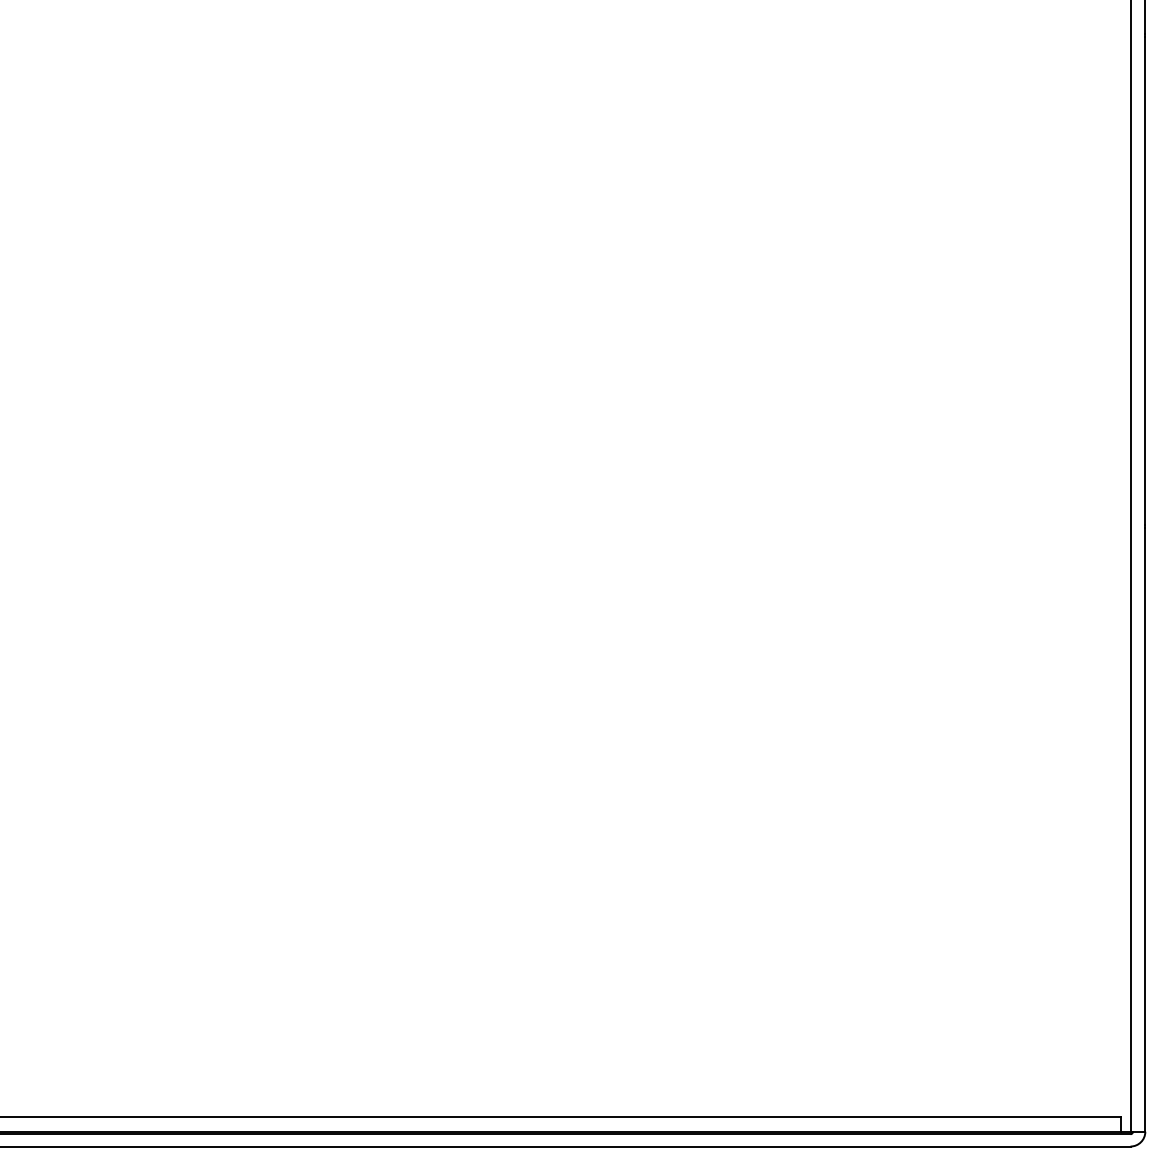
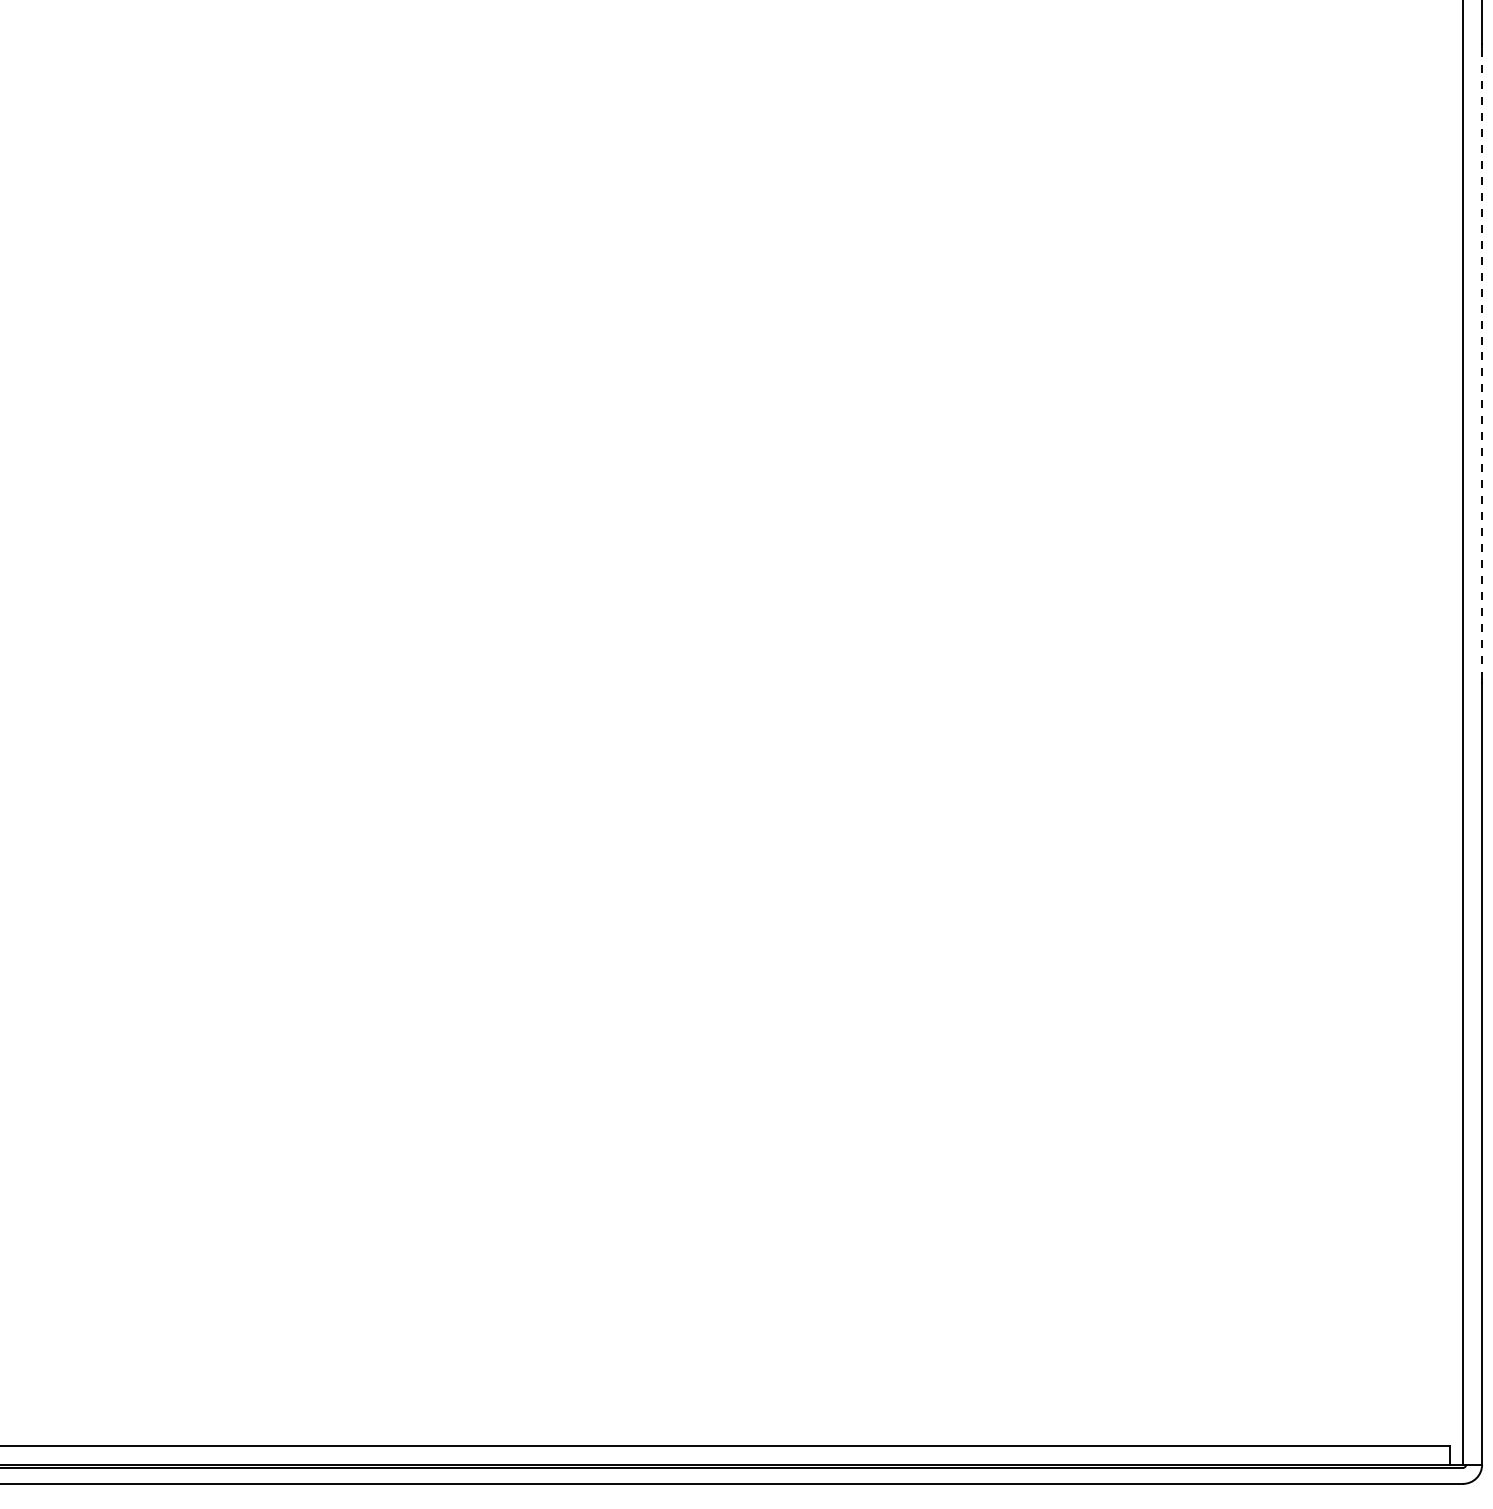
line: (1145, 280) -> (1482, 363), solid -> dashed

